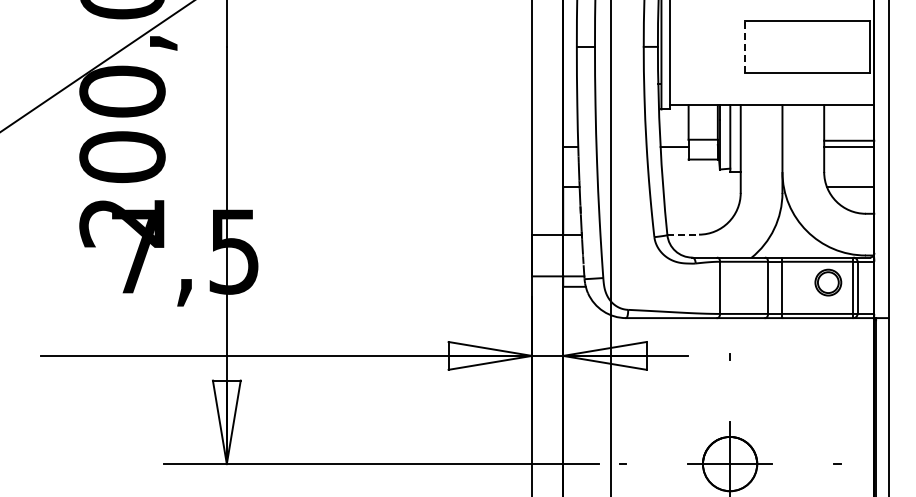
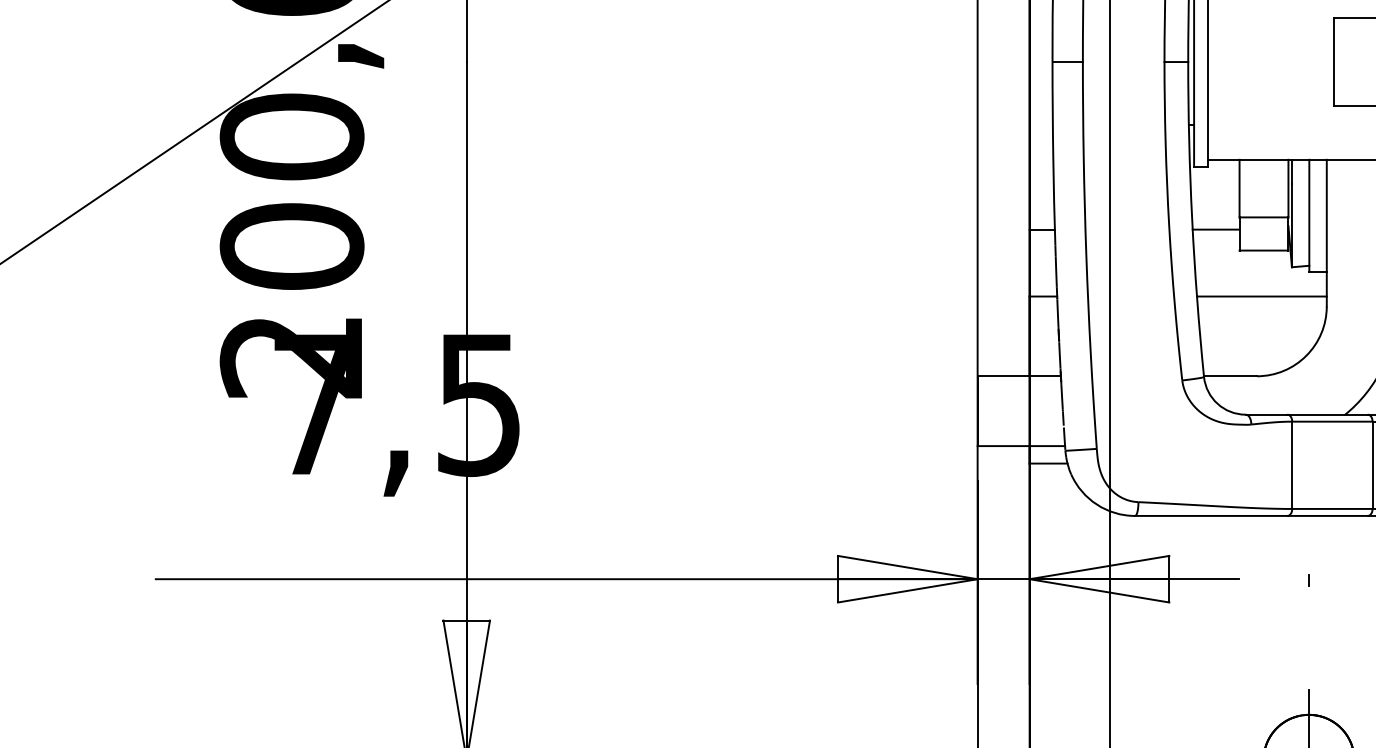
line: (744, 46) -> (1333, 61), dashed -> solid
line: (701, 187) -> (1261, 297), added
line: (683, 234) -> (1230, 376), dashed -> solid

